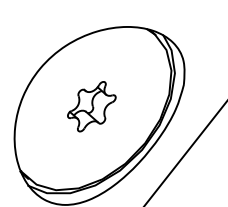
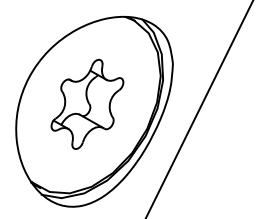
part: (92, 105) -> (87, 103), size x1.67

